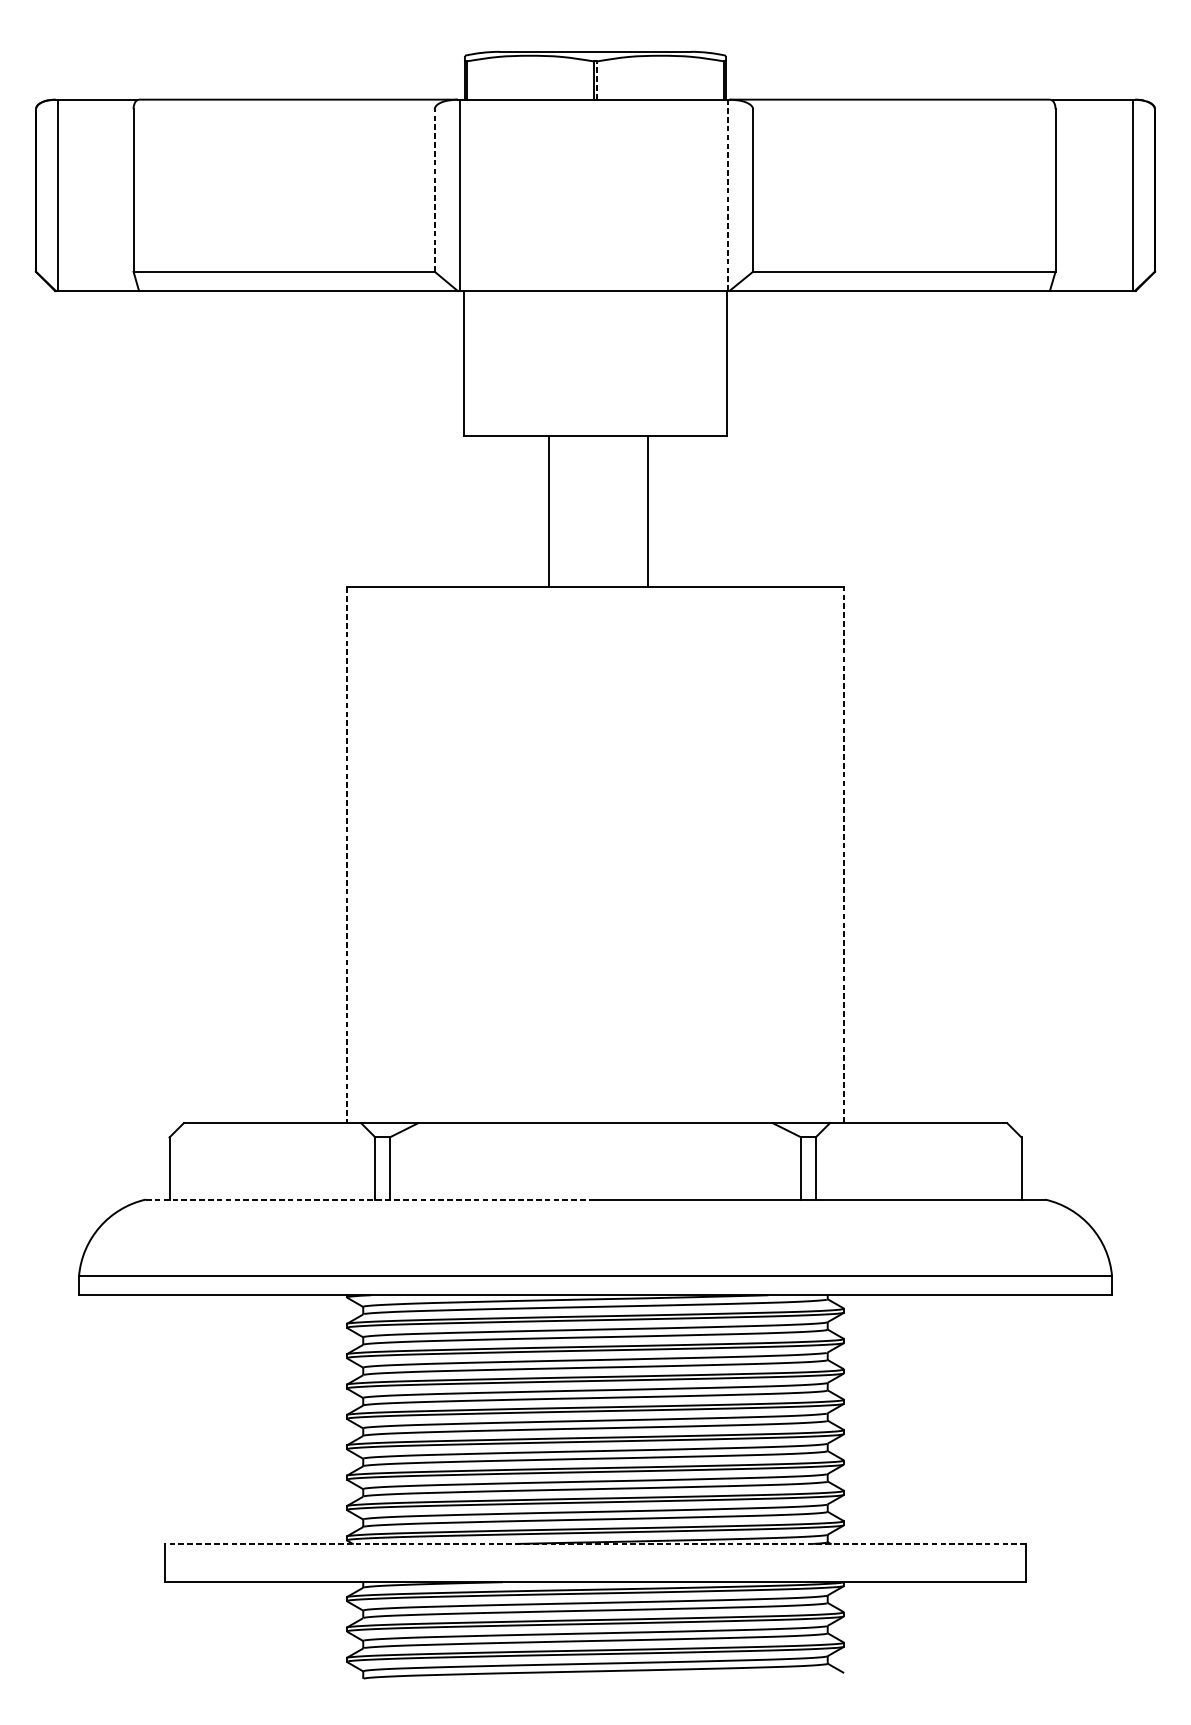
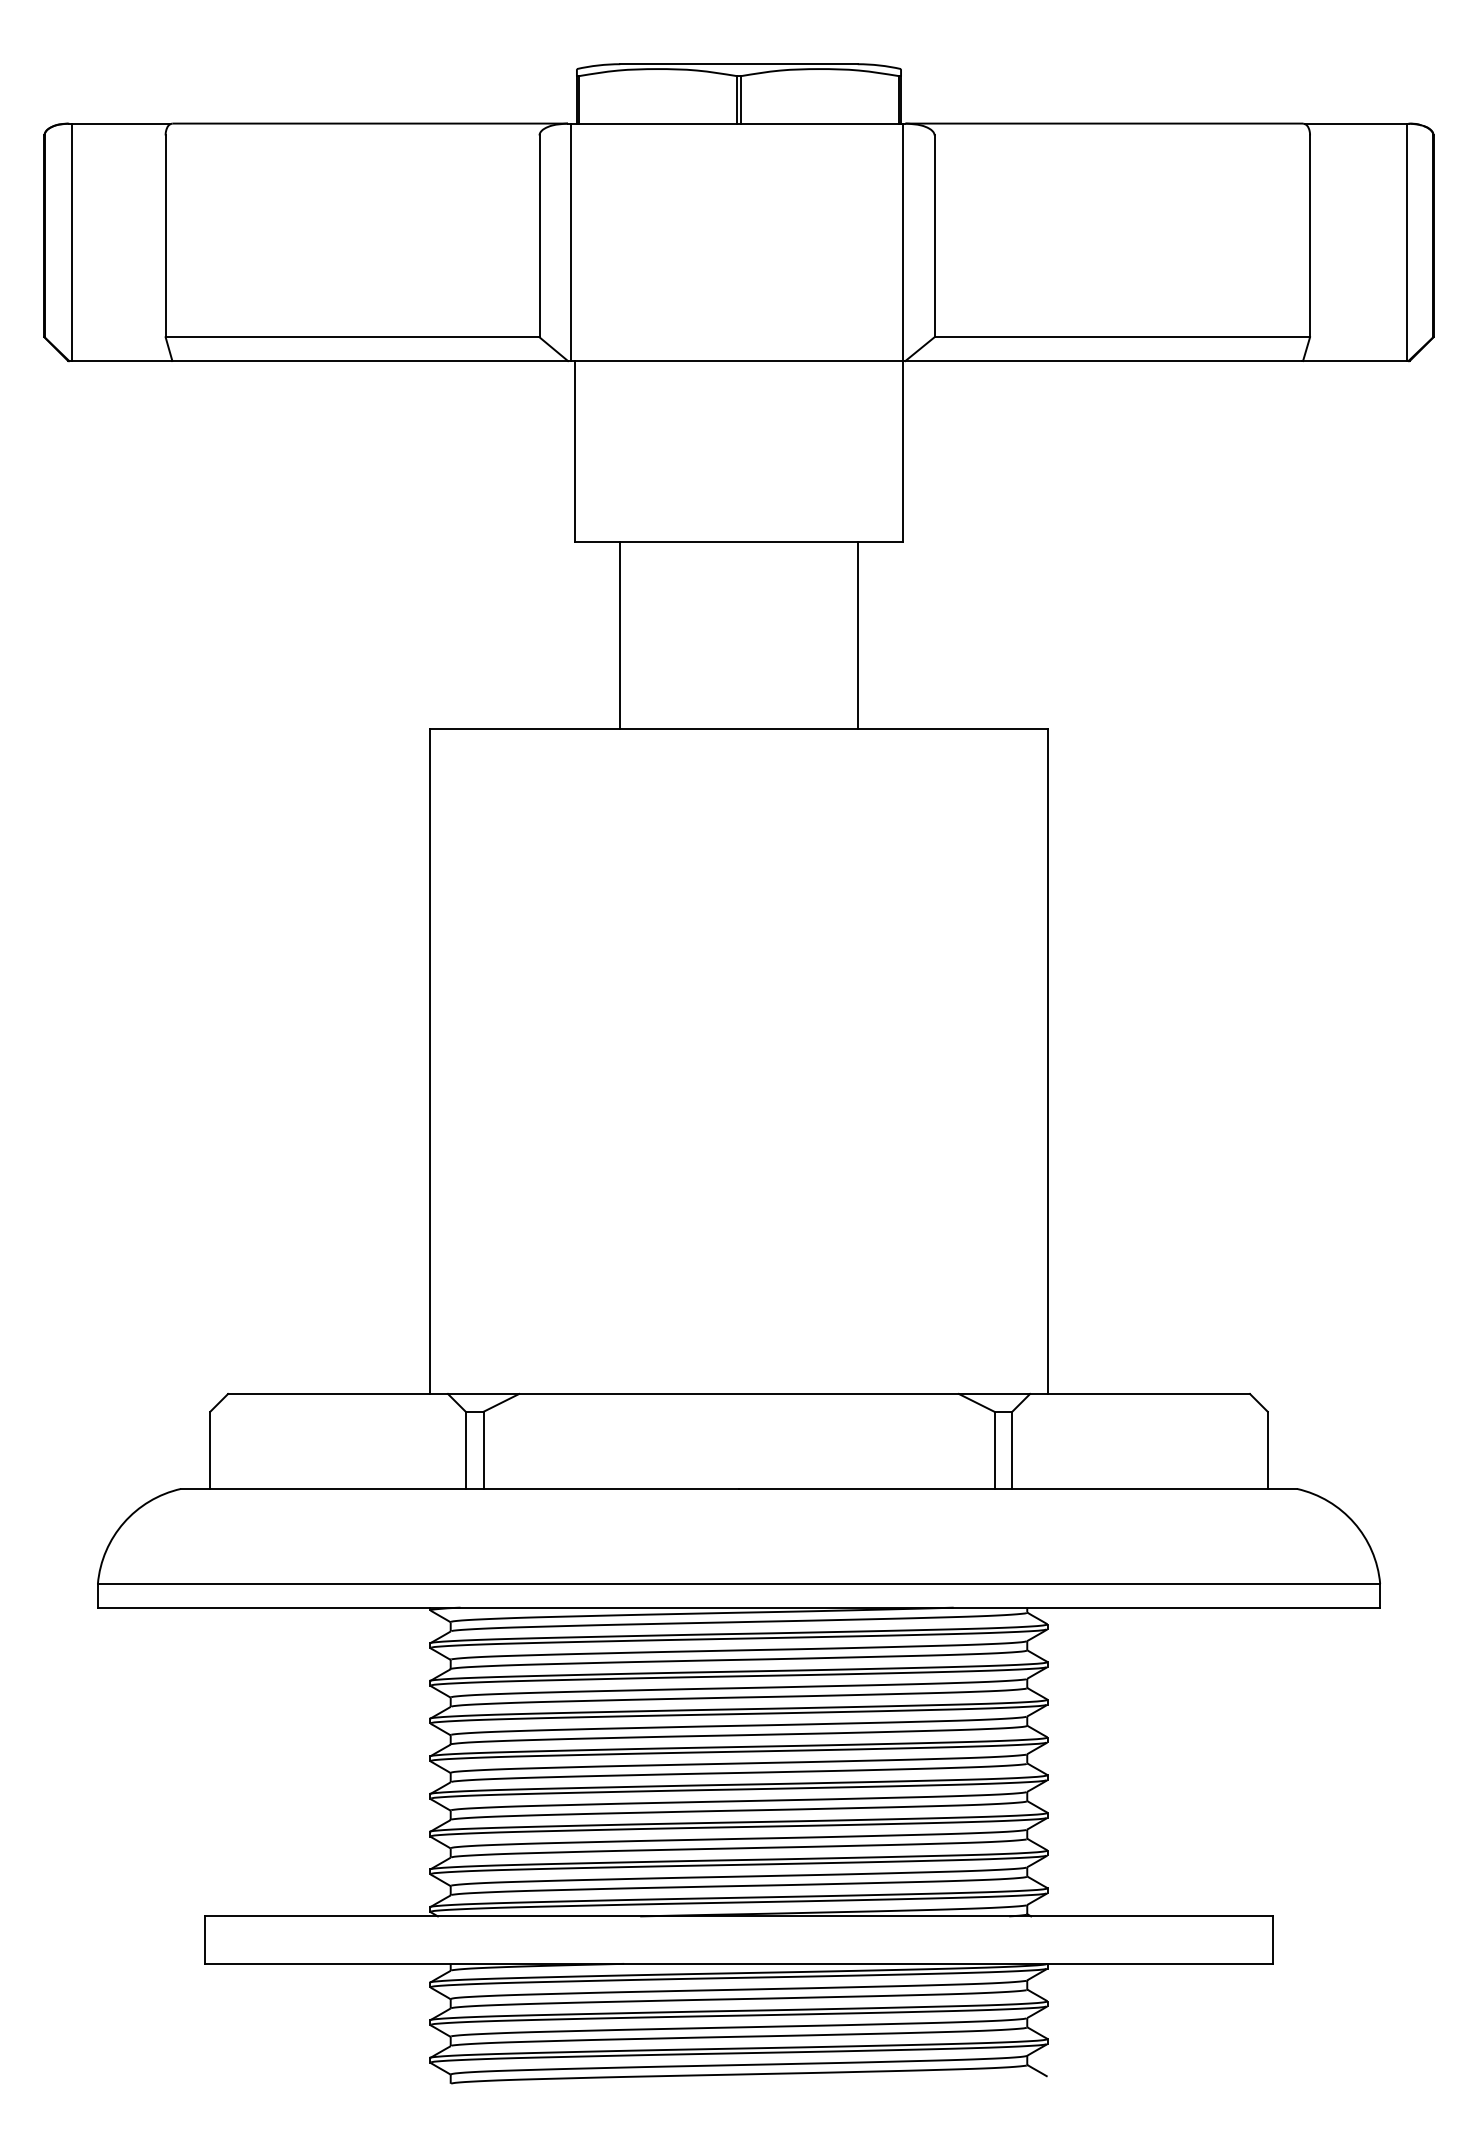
line: (597, 80) -> (741, 99), dashed -> solid
line: (434, 190) -> (539, 236), dashed -> solid
line: (728, 195) -> (903, 242), dashed -> solid
line: (549, 512) -> (620, 635), moved
line: (647, 512) -> (857, 635), moved
line: (844, 855) -> (1047, 1061), dashed -> solid
line: (346, 856) -> (430, 1062), dashed -> solid
line: (371, 1199) -> (460, 1488), dashed -> solid
line: (595, 1544) -> (738, 1916), dashed -> solid

